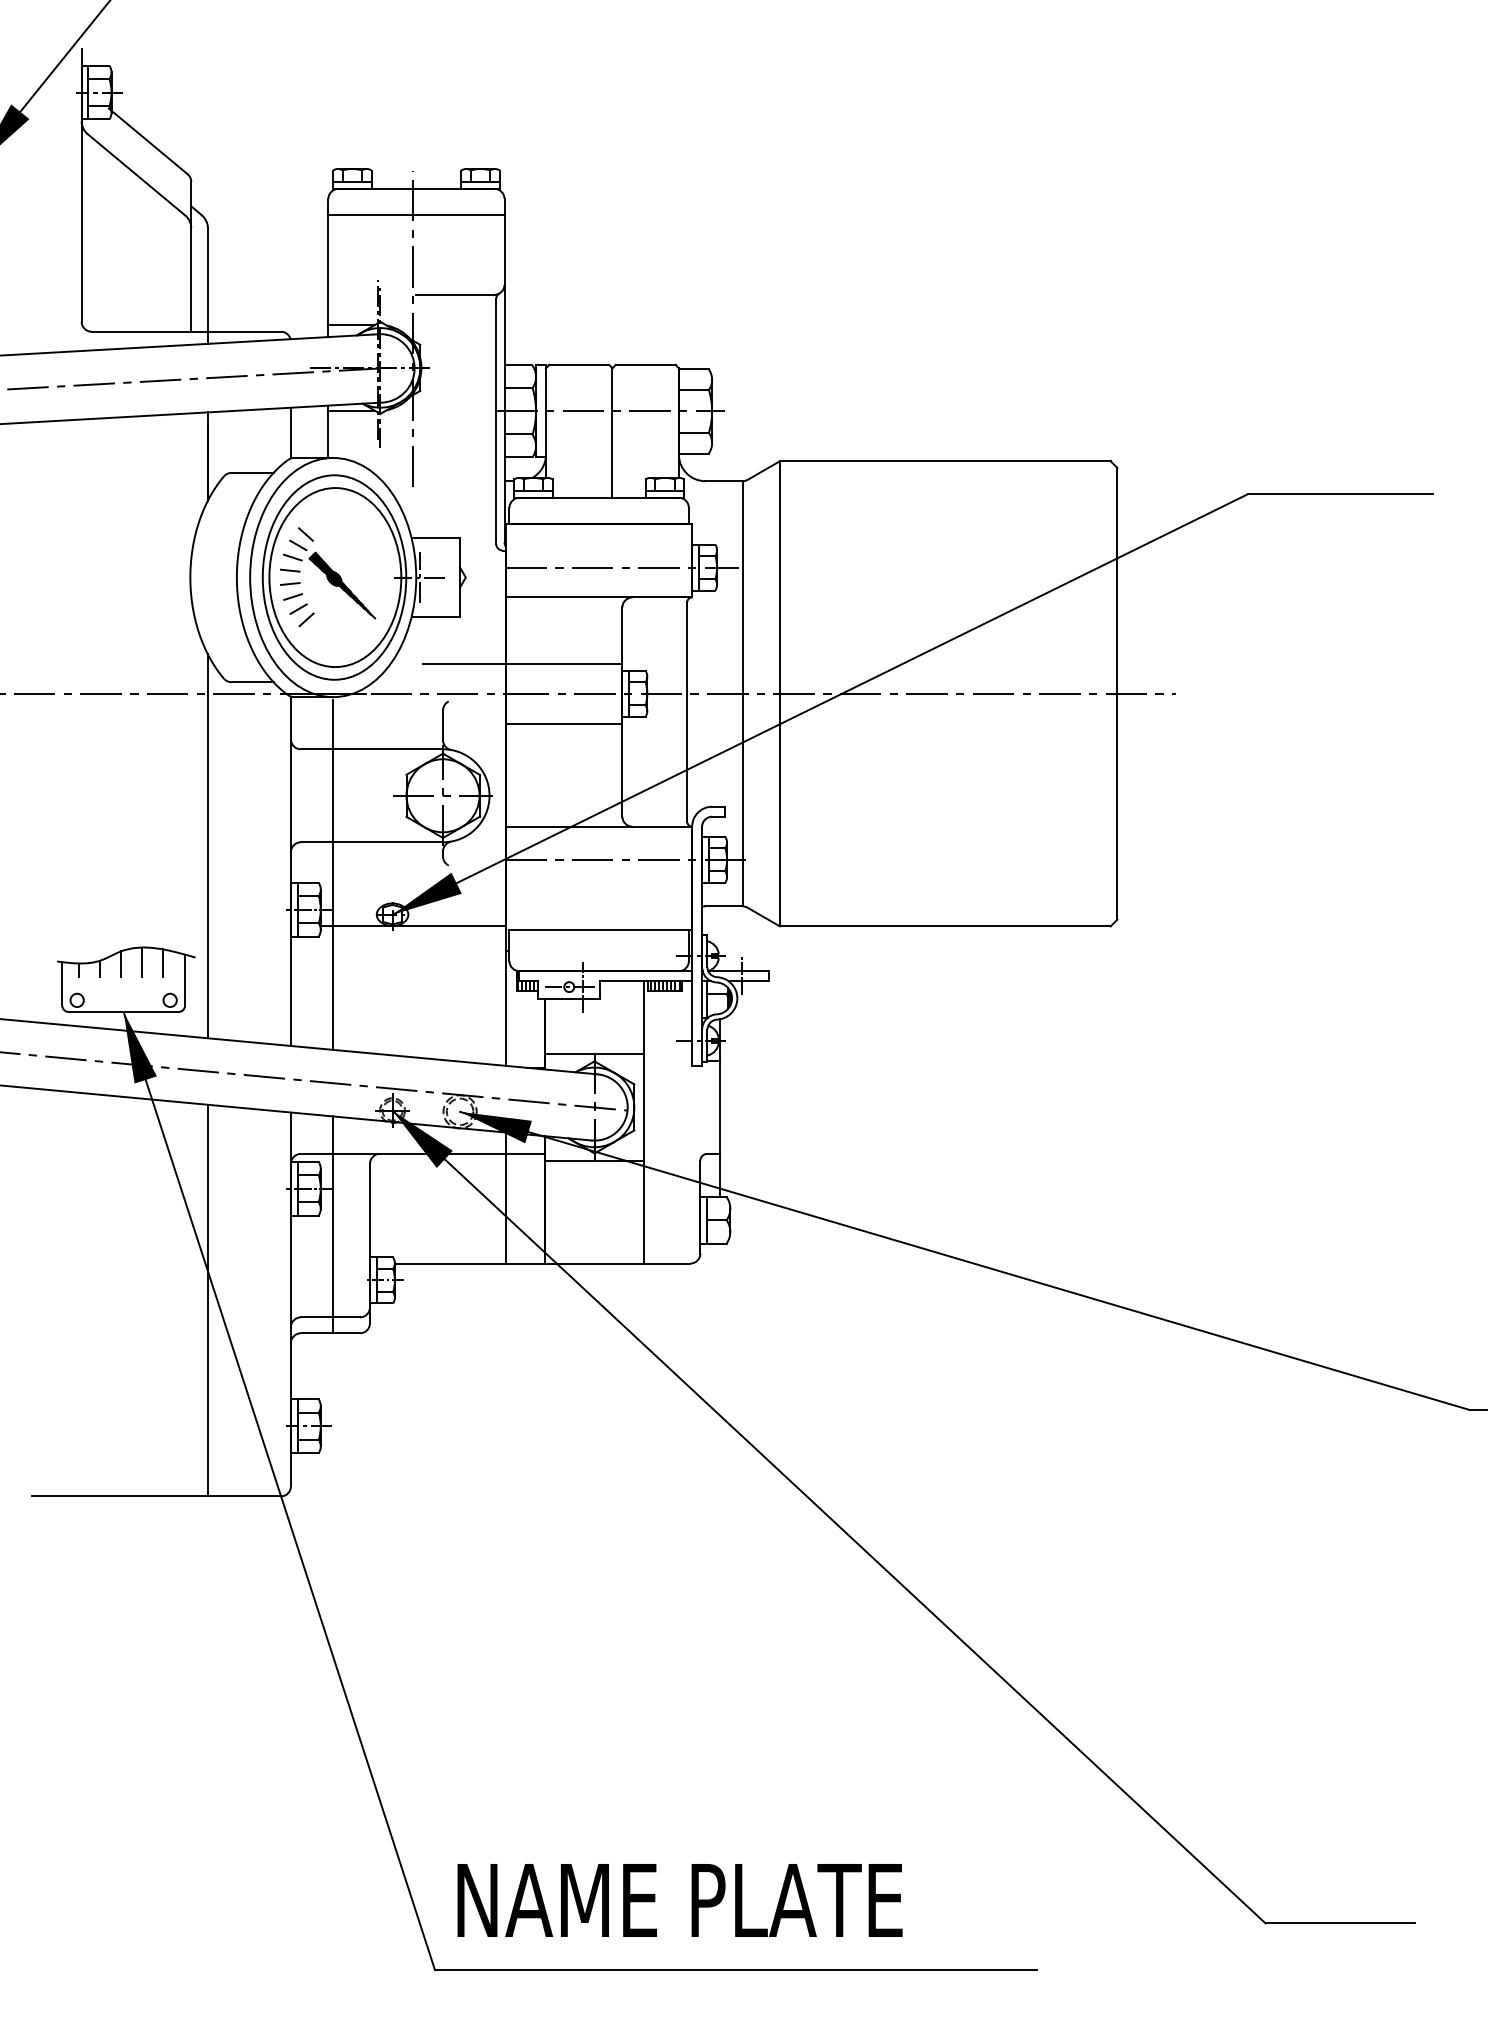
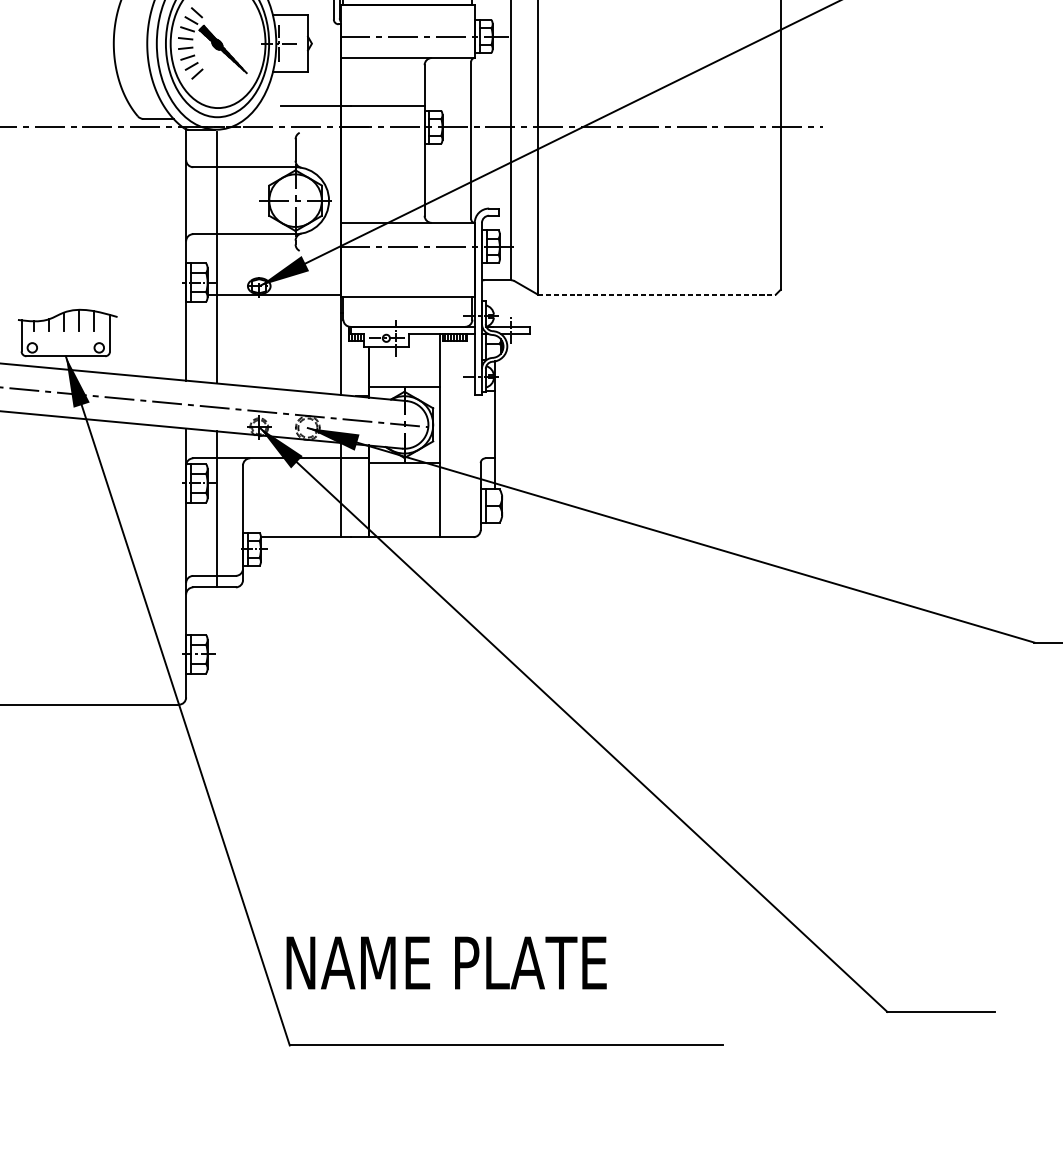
line: (564, 723) -> (382, 148), removed
line: (207, 846) -> (126, 237), removed
line: (945, 926) -> (657, 294), solid -> dashed
line: (207, 1300) -> (126, 563), removed
text: (679, 1900) -> (446, 963), moved

